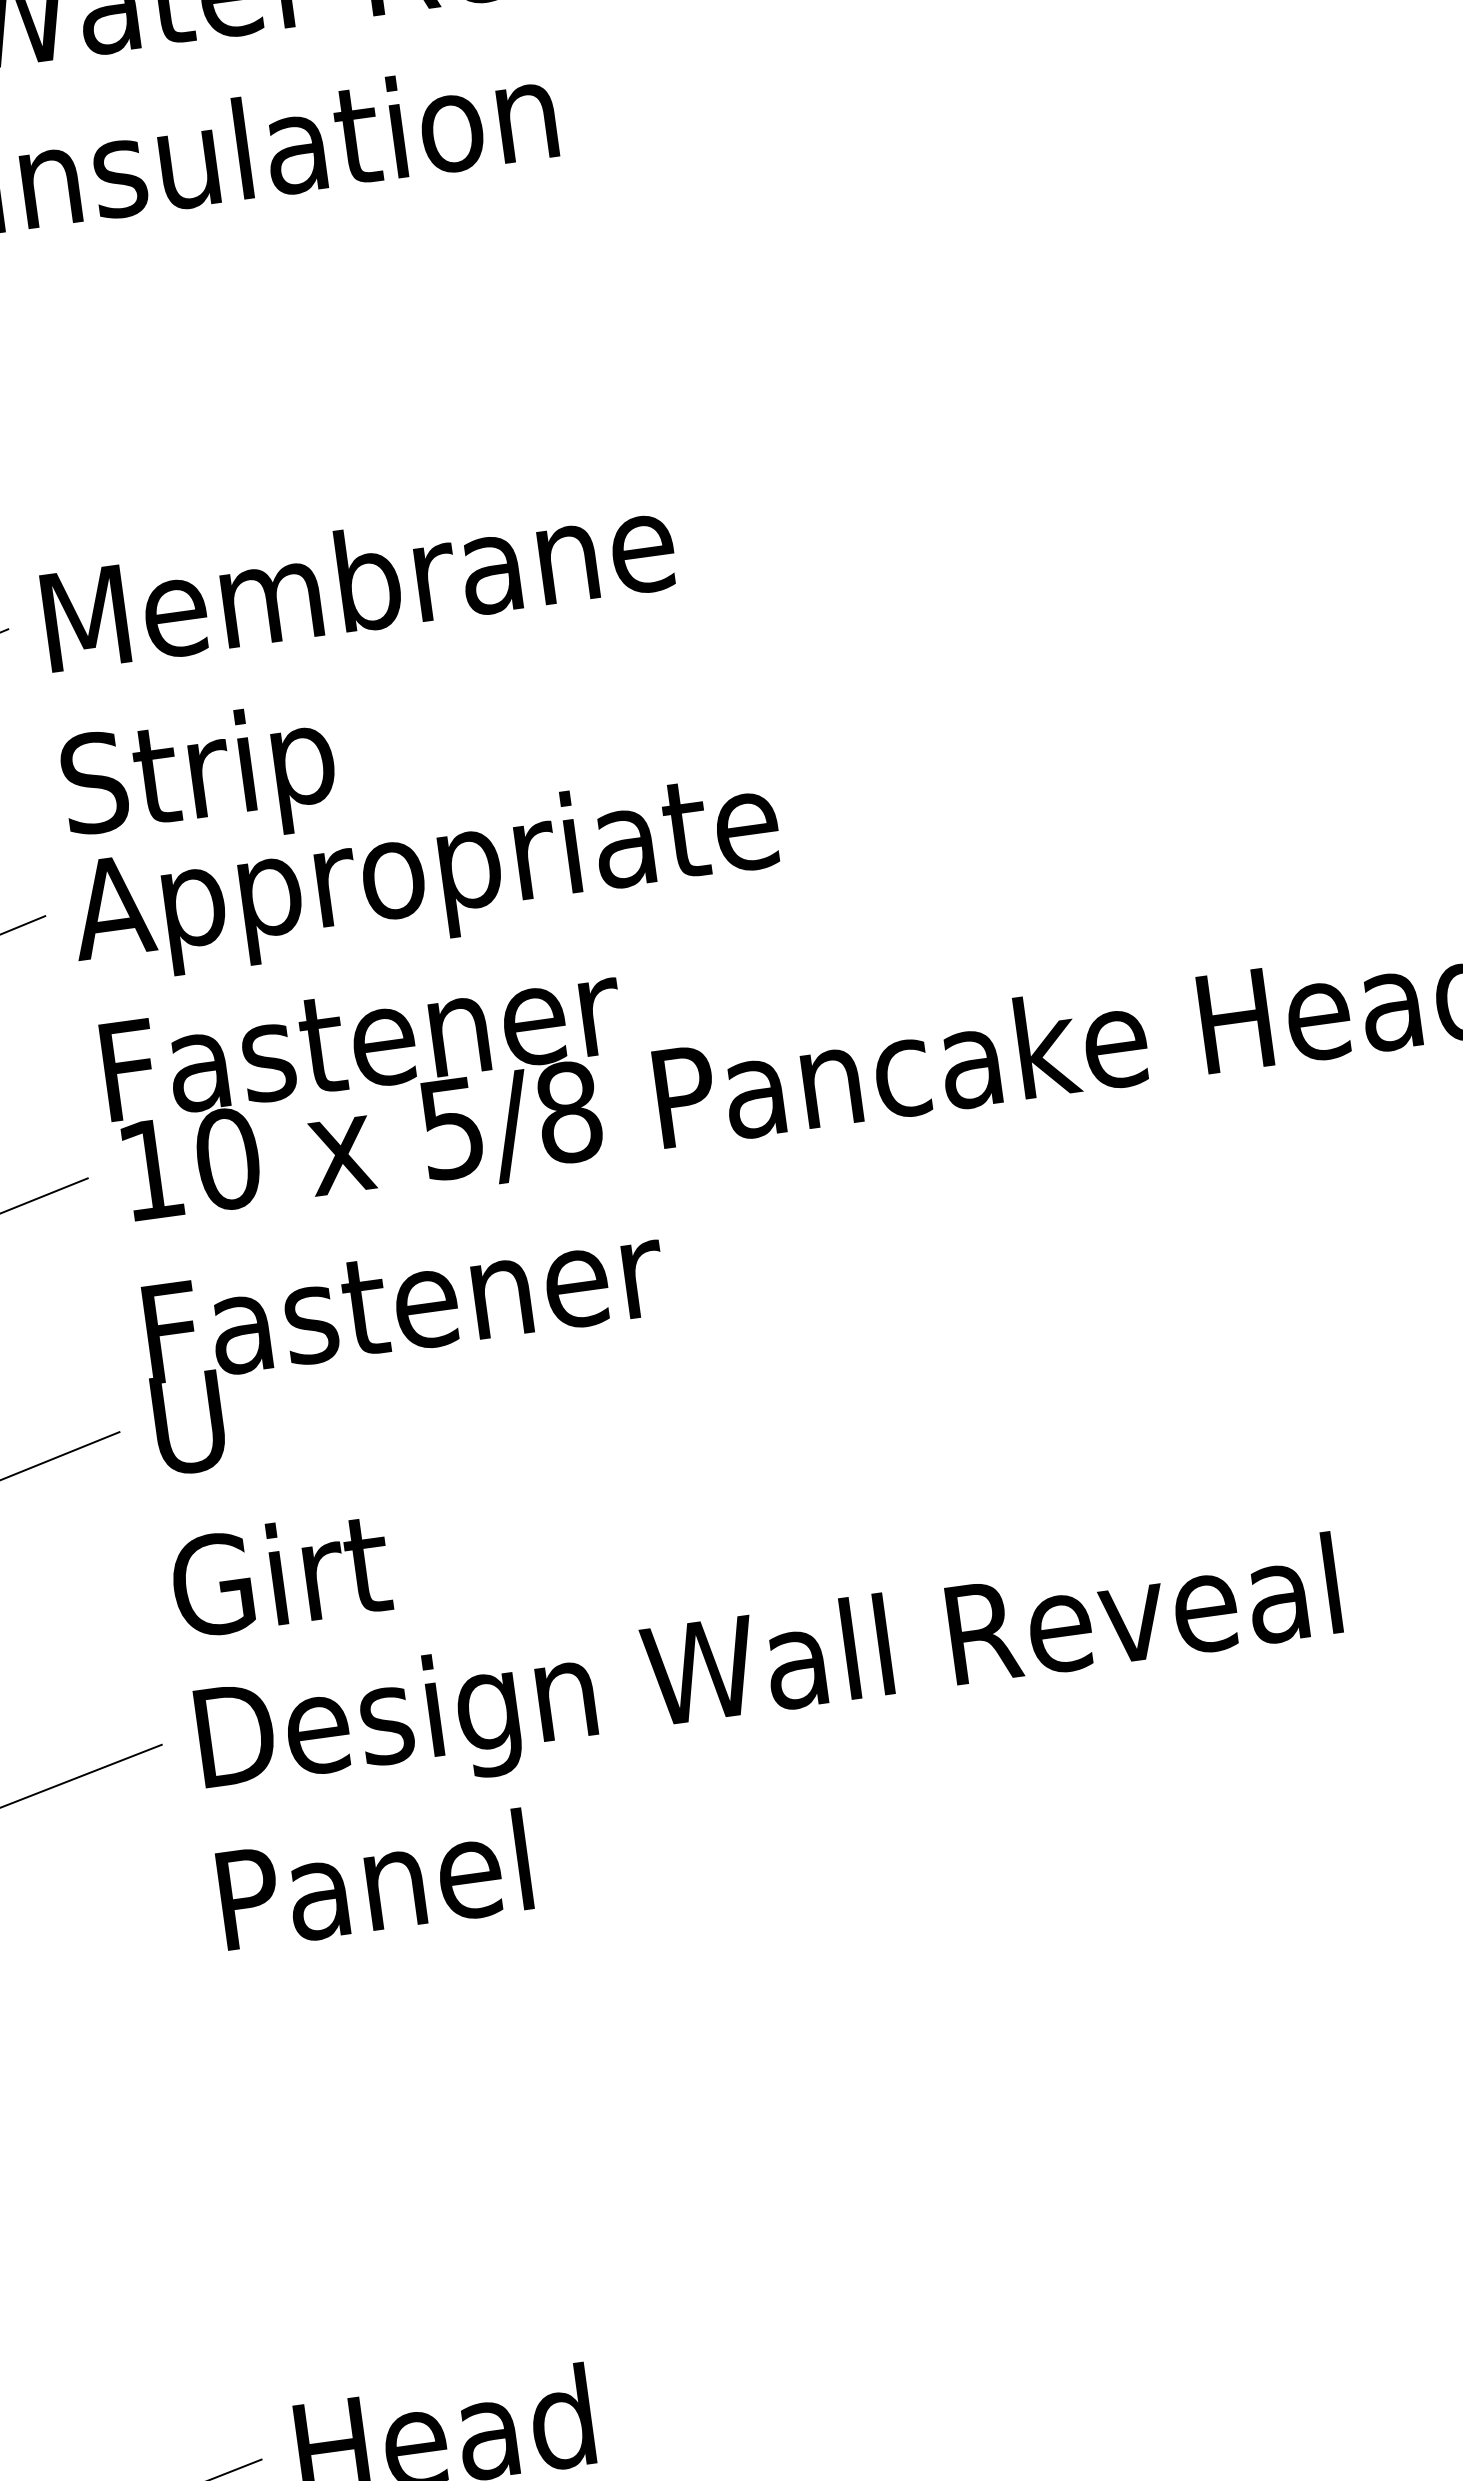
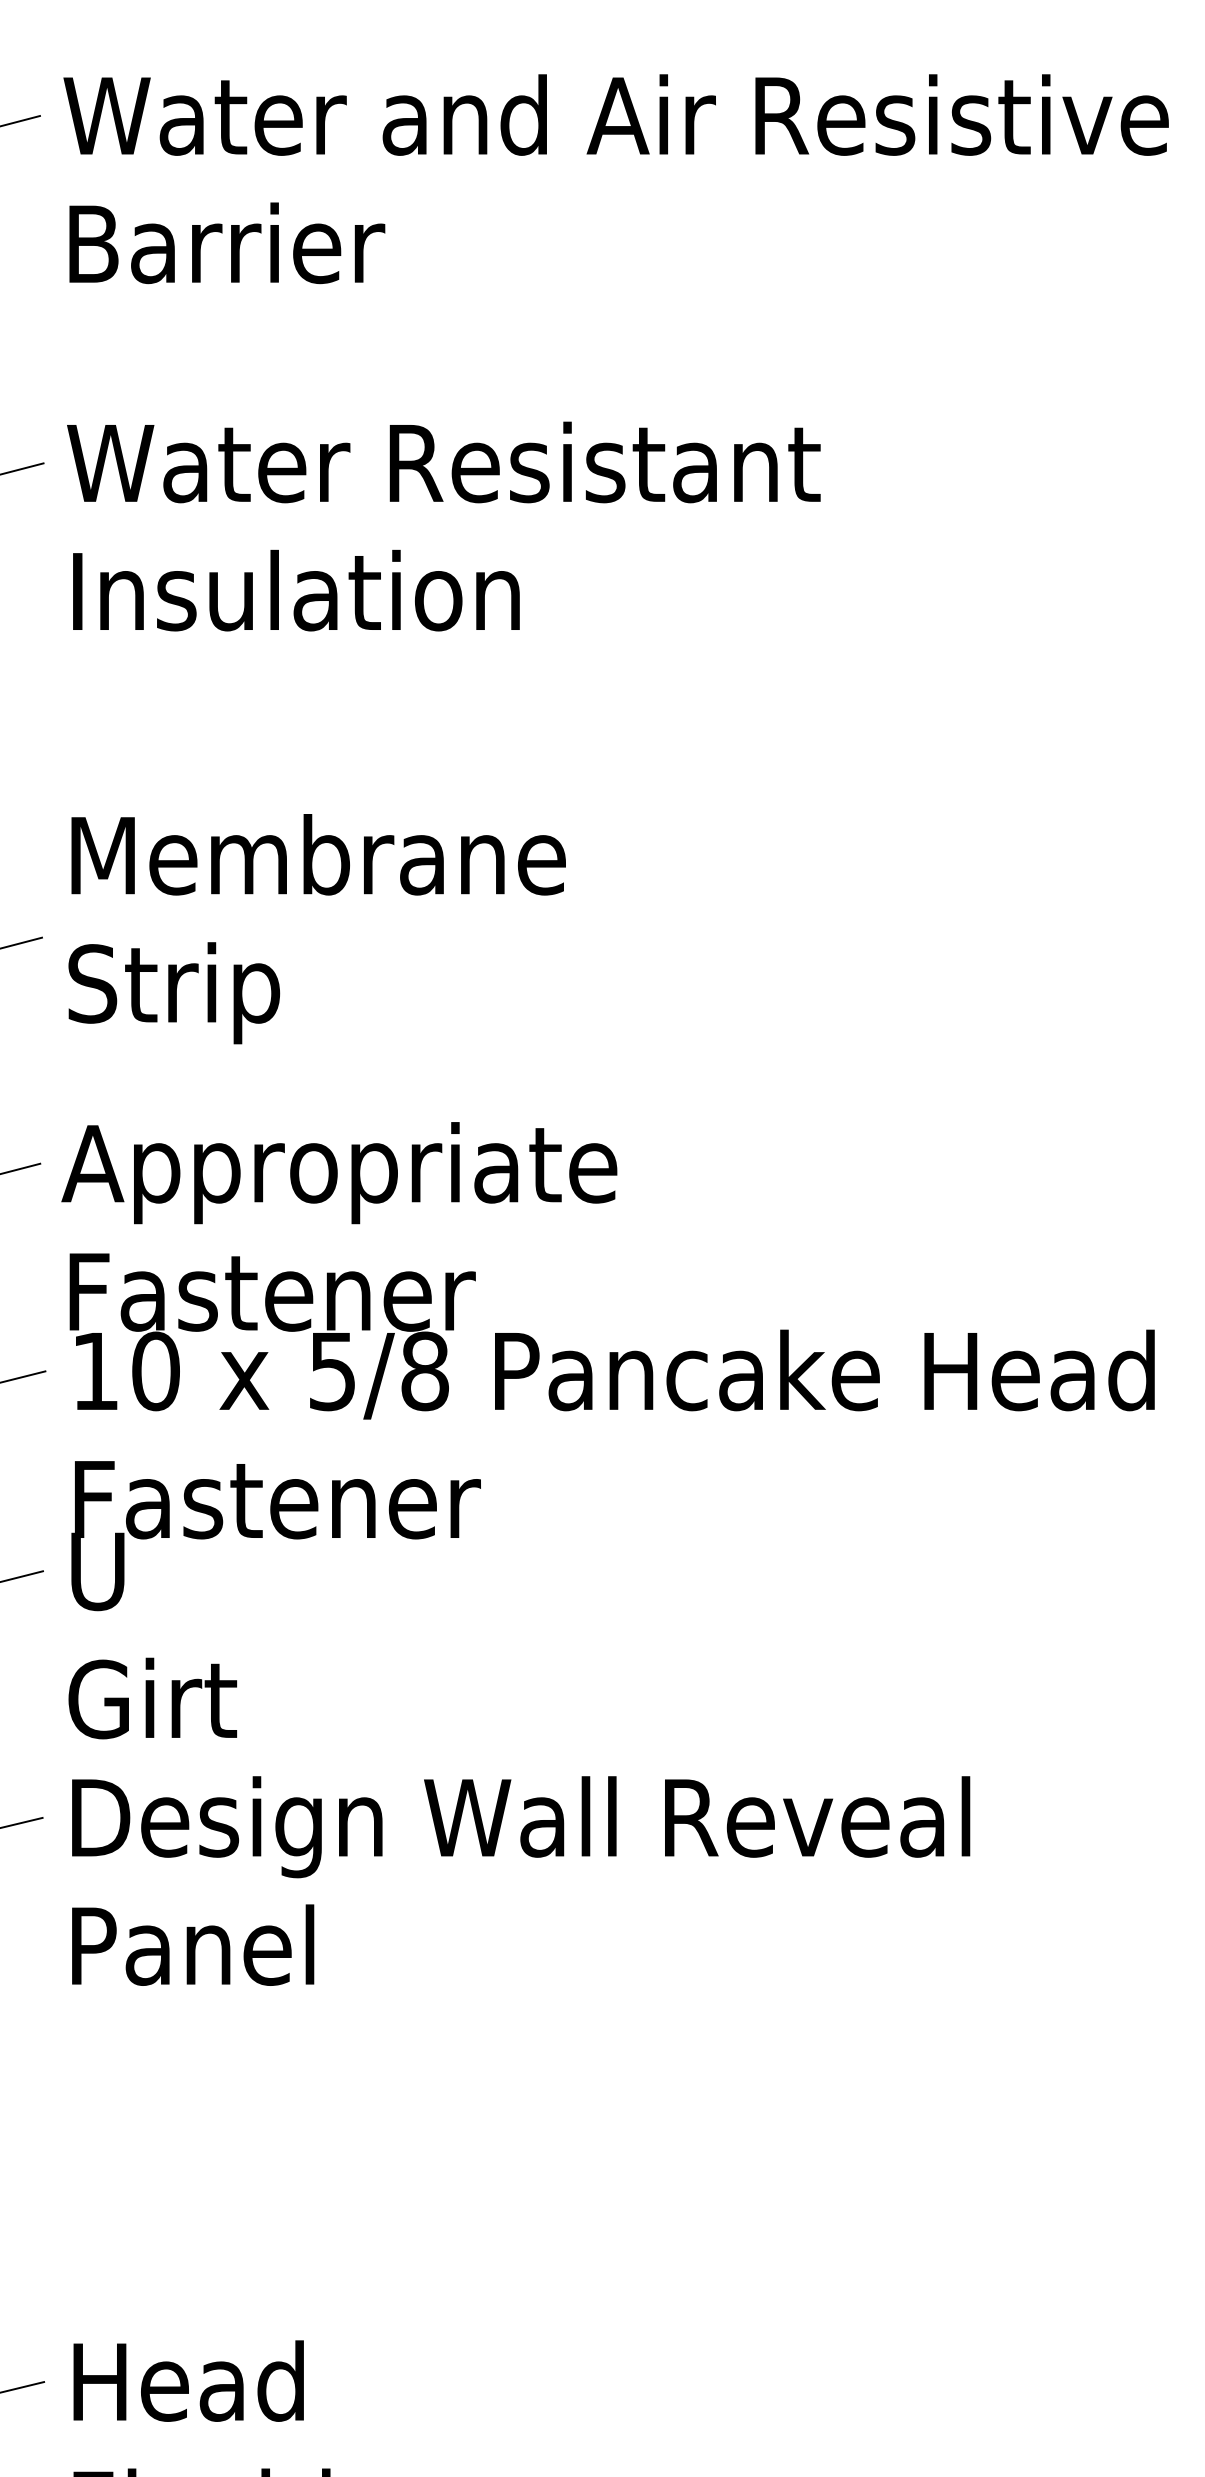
text: (368, 675) -> (316, 929), moved

